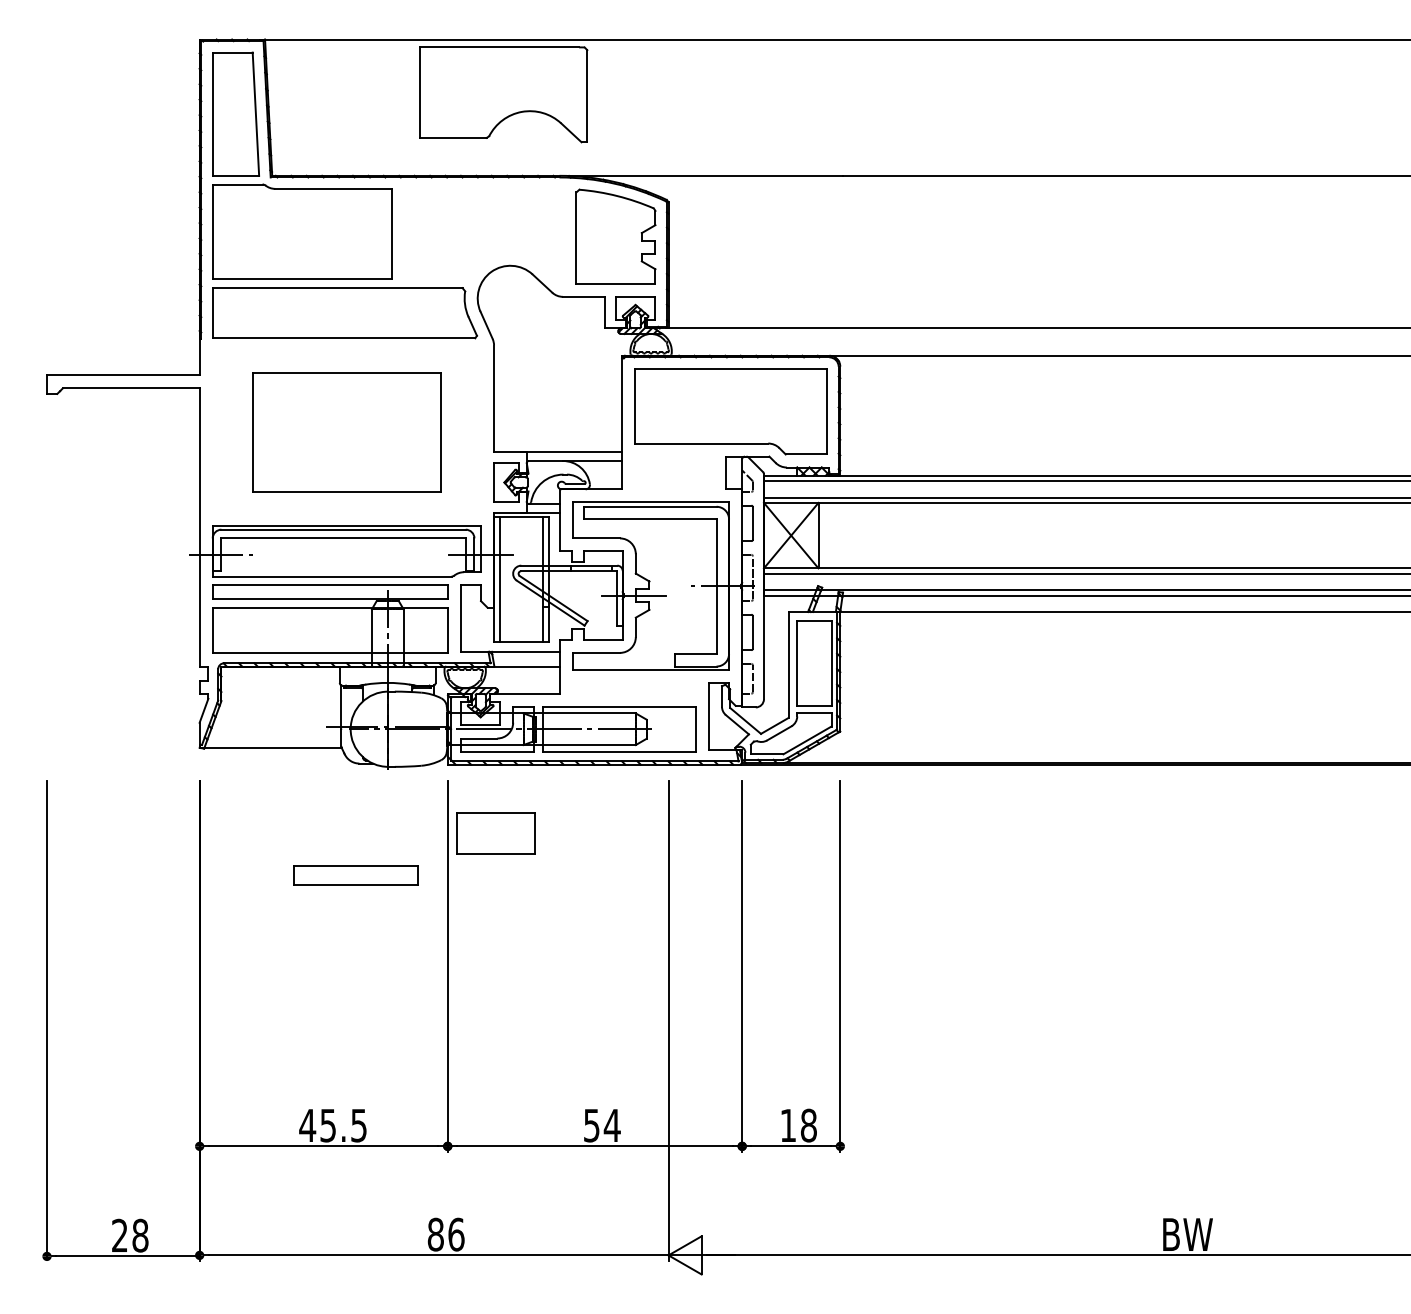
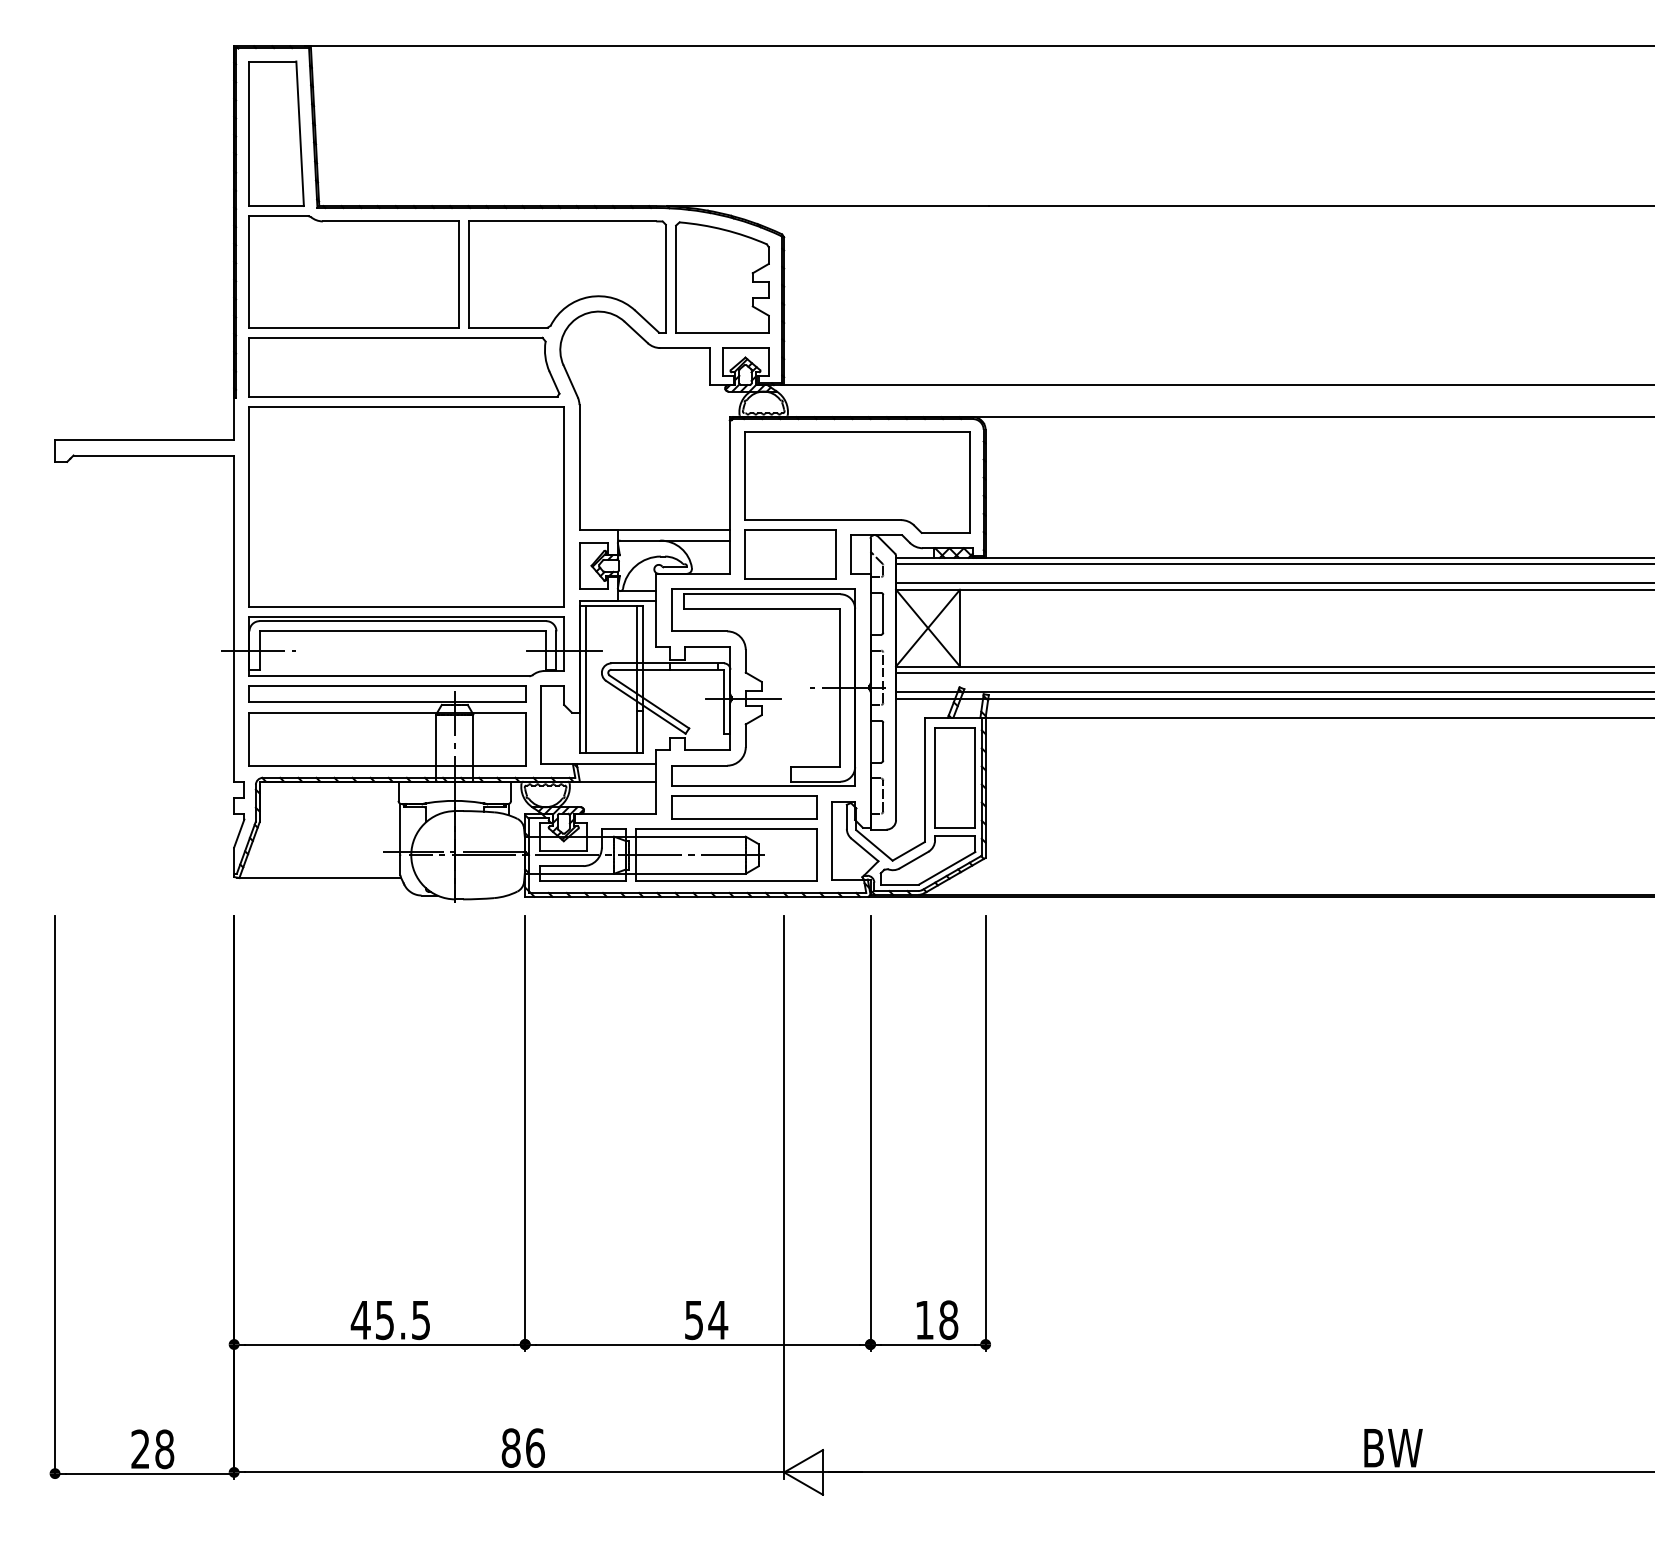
part: (503, 94) -> (567, 276), moved
part: (346, 431) -> (406, 506), size x1.43
part: (495, 833) -> (790, 554), moved
part: (355, 875) -> (744, 807), moved

